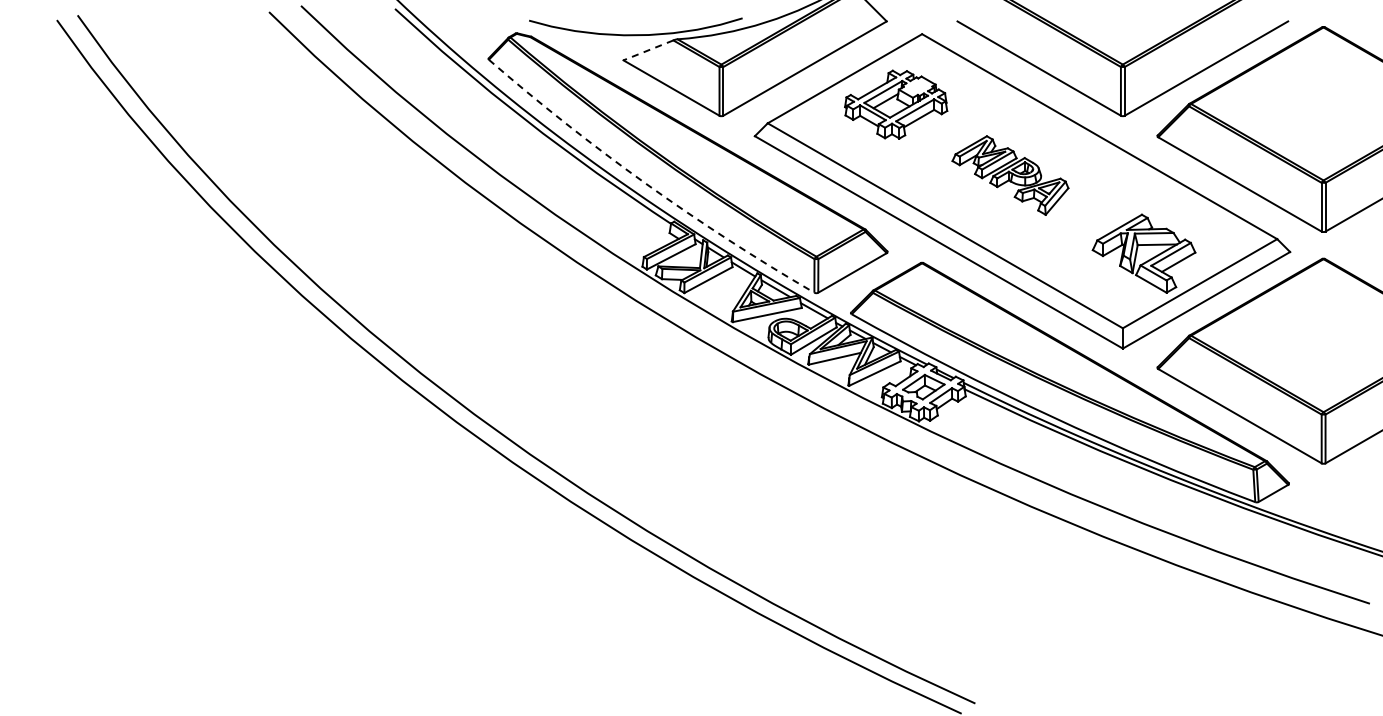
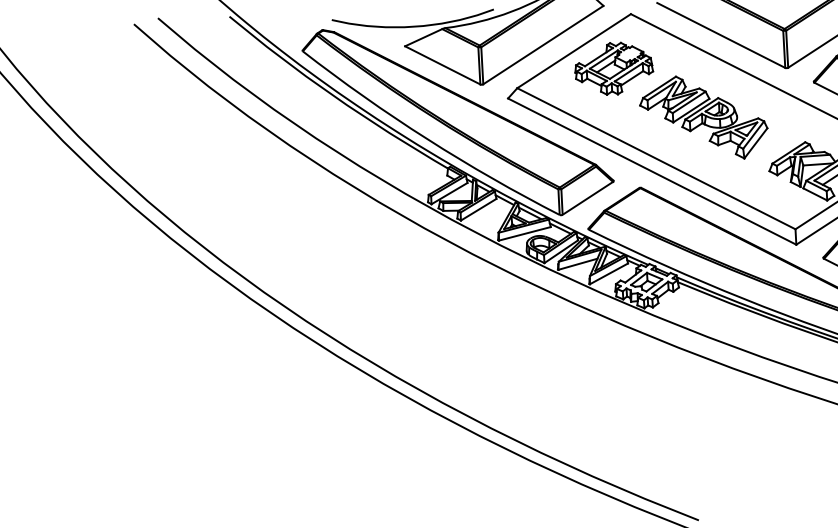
line: (648, 50) -> (423, 37), dashed -> solid
part: (1010, 175) -> (703, 117), size x1.43
arc: (646, 183) -> (427, 138), dashed -> solid

